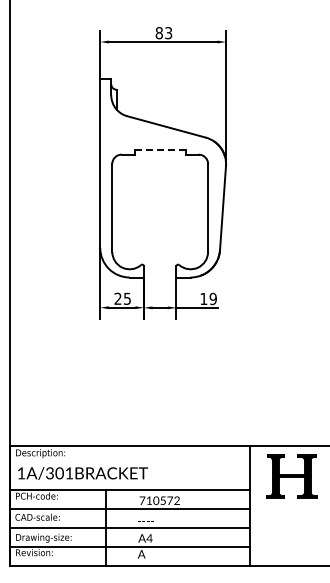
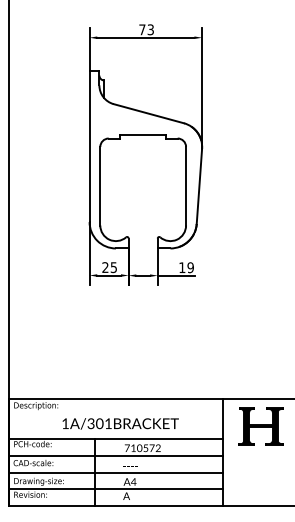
text: (158, 33) -> (141, 30), 83 -> 73
line: (160, 150) -> (143, 134), dashed -> solid
text: (82, 473) -> (120, 423), moved

